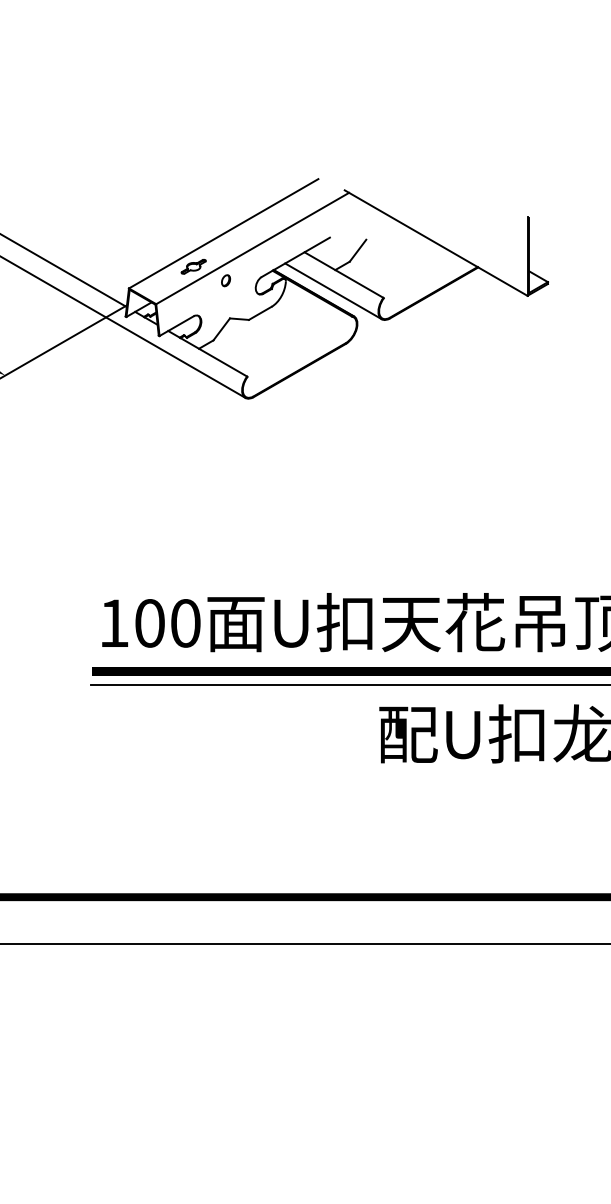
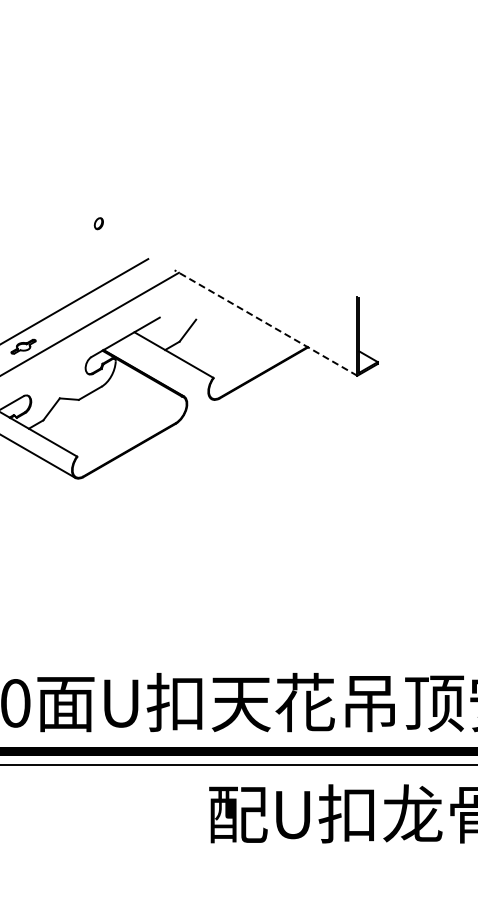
line: (436, 243) -> (266, 323), solid -> dashed
part: (225, 280) -> (98, 223), moved
line: (333, 291) -> (163, 371), removed

